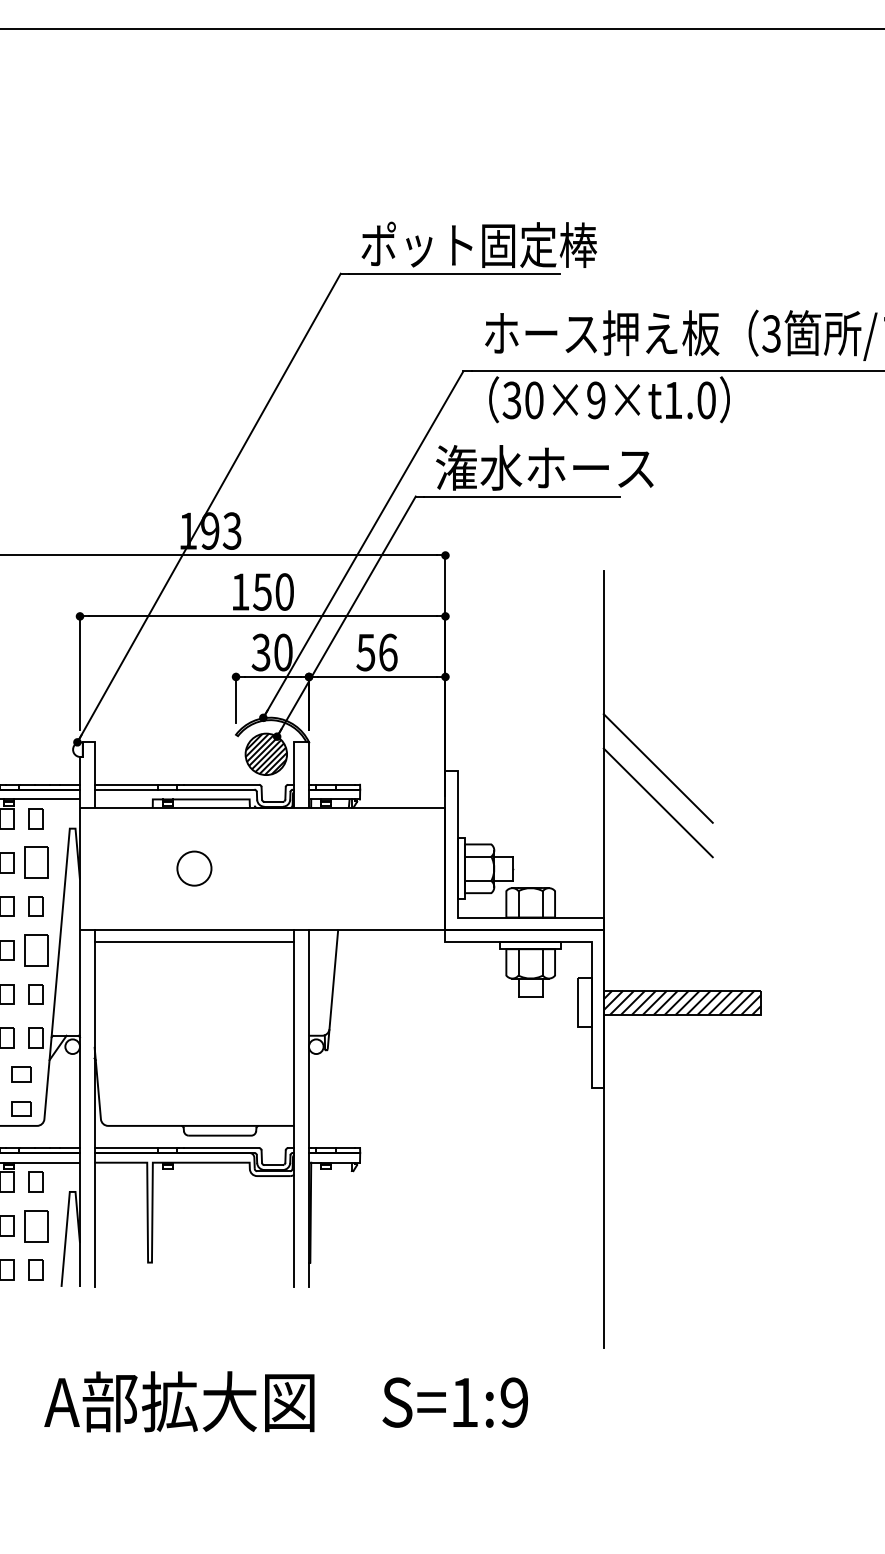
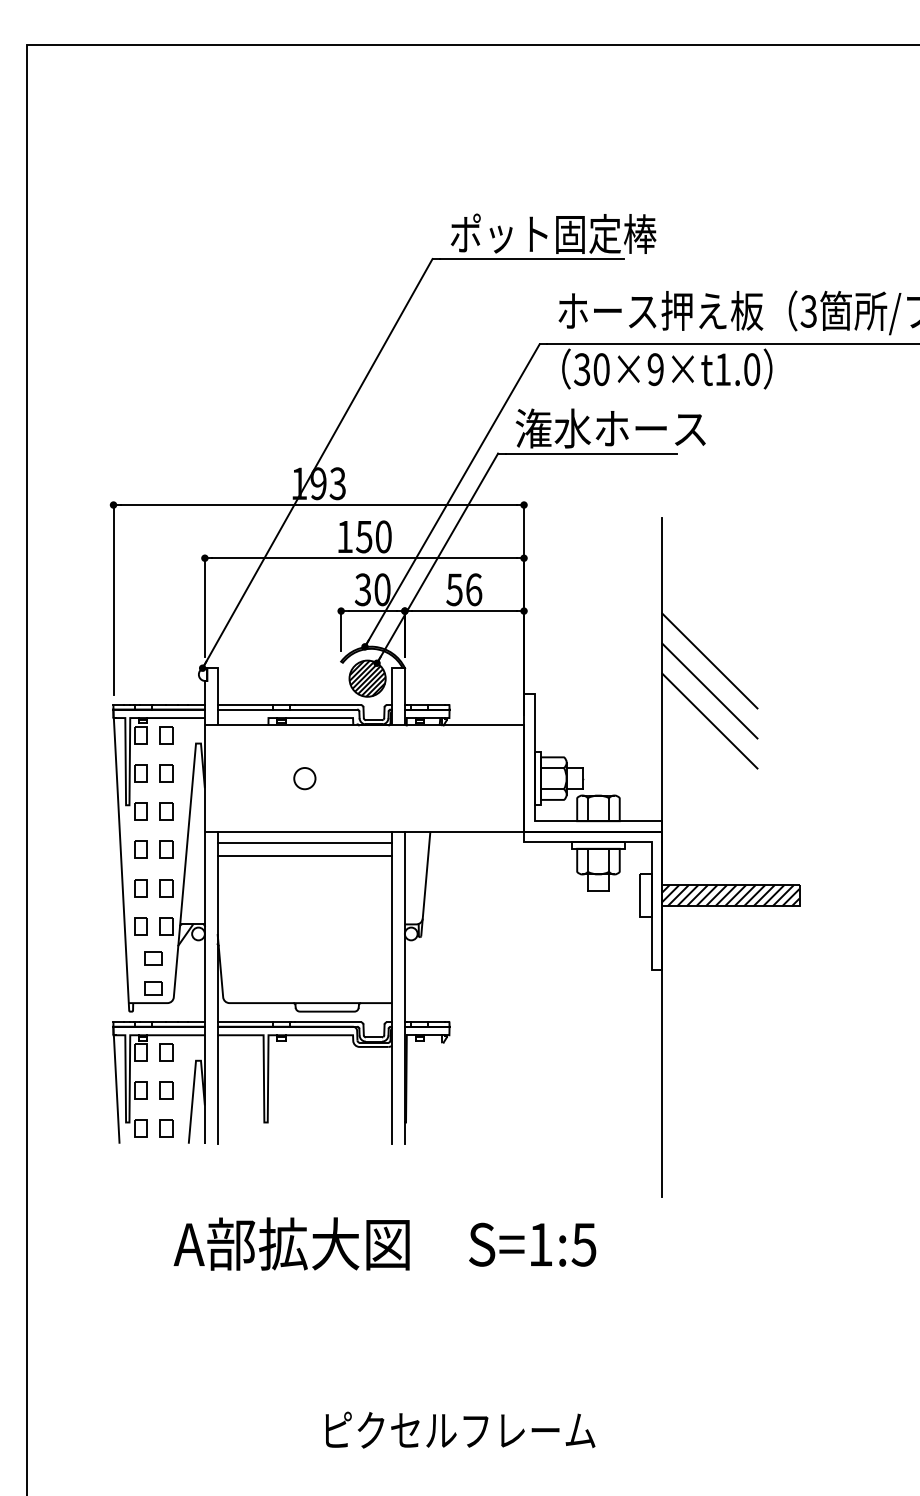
line: (657, 733) -> (709, 660), added
part: (36, 862) -> (166, 773), size x0.62
circle: (194, 868) -> (304, 778), size x0.71
part: (36, 949) -> (166, 849), size x0.62
line: (194, 956) -> (304, 855), added
part: (36, 1225) -> (166, 1090), size x0.62
text: (513, 1402) -> (583, 1244), S=1:9 -> S=1:5

